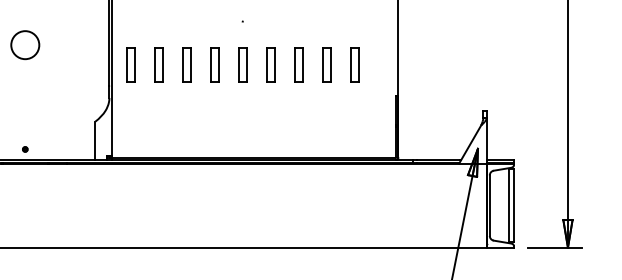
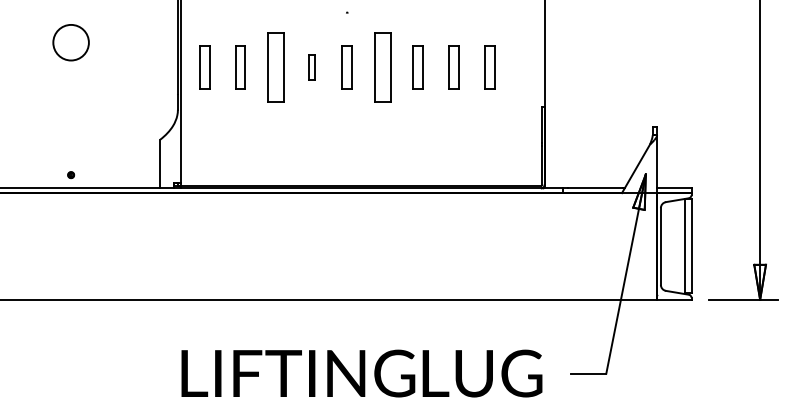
part: (186, 64) -> (275, 67), size x1.6
part: (214, 64) -> (311, 67), size x0.6
part: (270, 64) -> (382, 67), size x1.6

